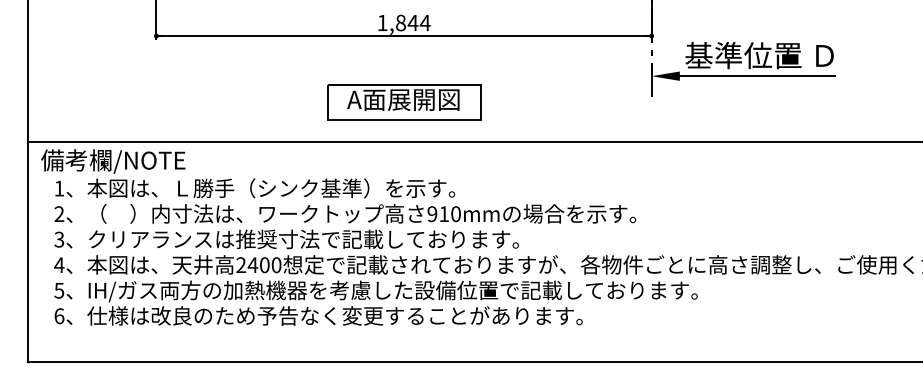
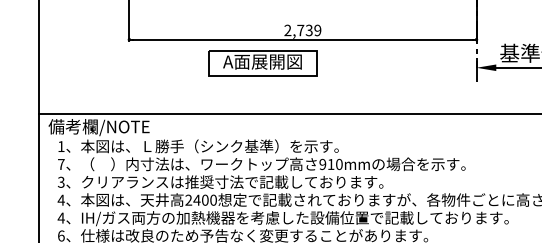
text: (403, 22) -> (302, 30), 1,844 -> 2,739
part: (404, 102) -> (263, 63), moved
text: (59, 213) -> (61, 164), 2 -> 7
text: (59, 290) -> (61, 217), 5 -> 4

